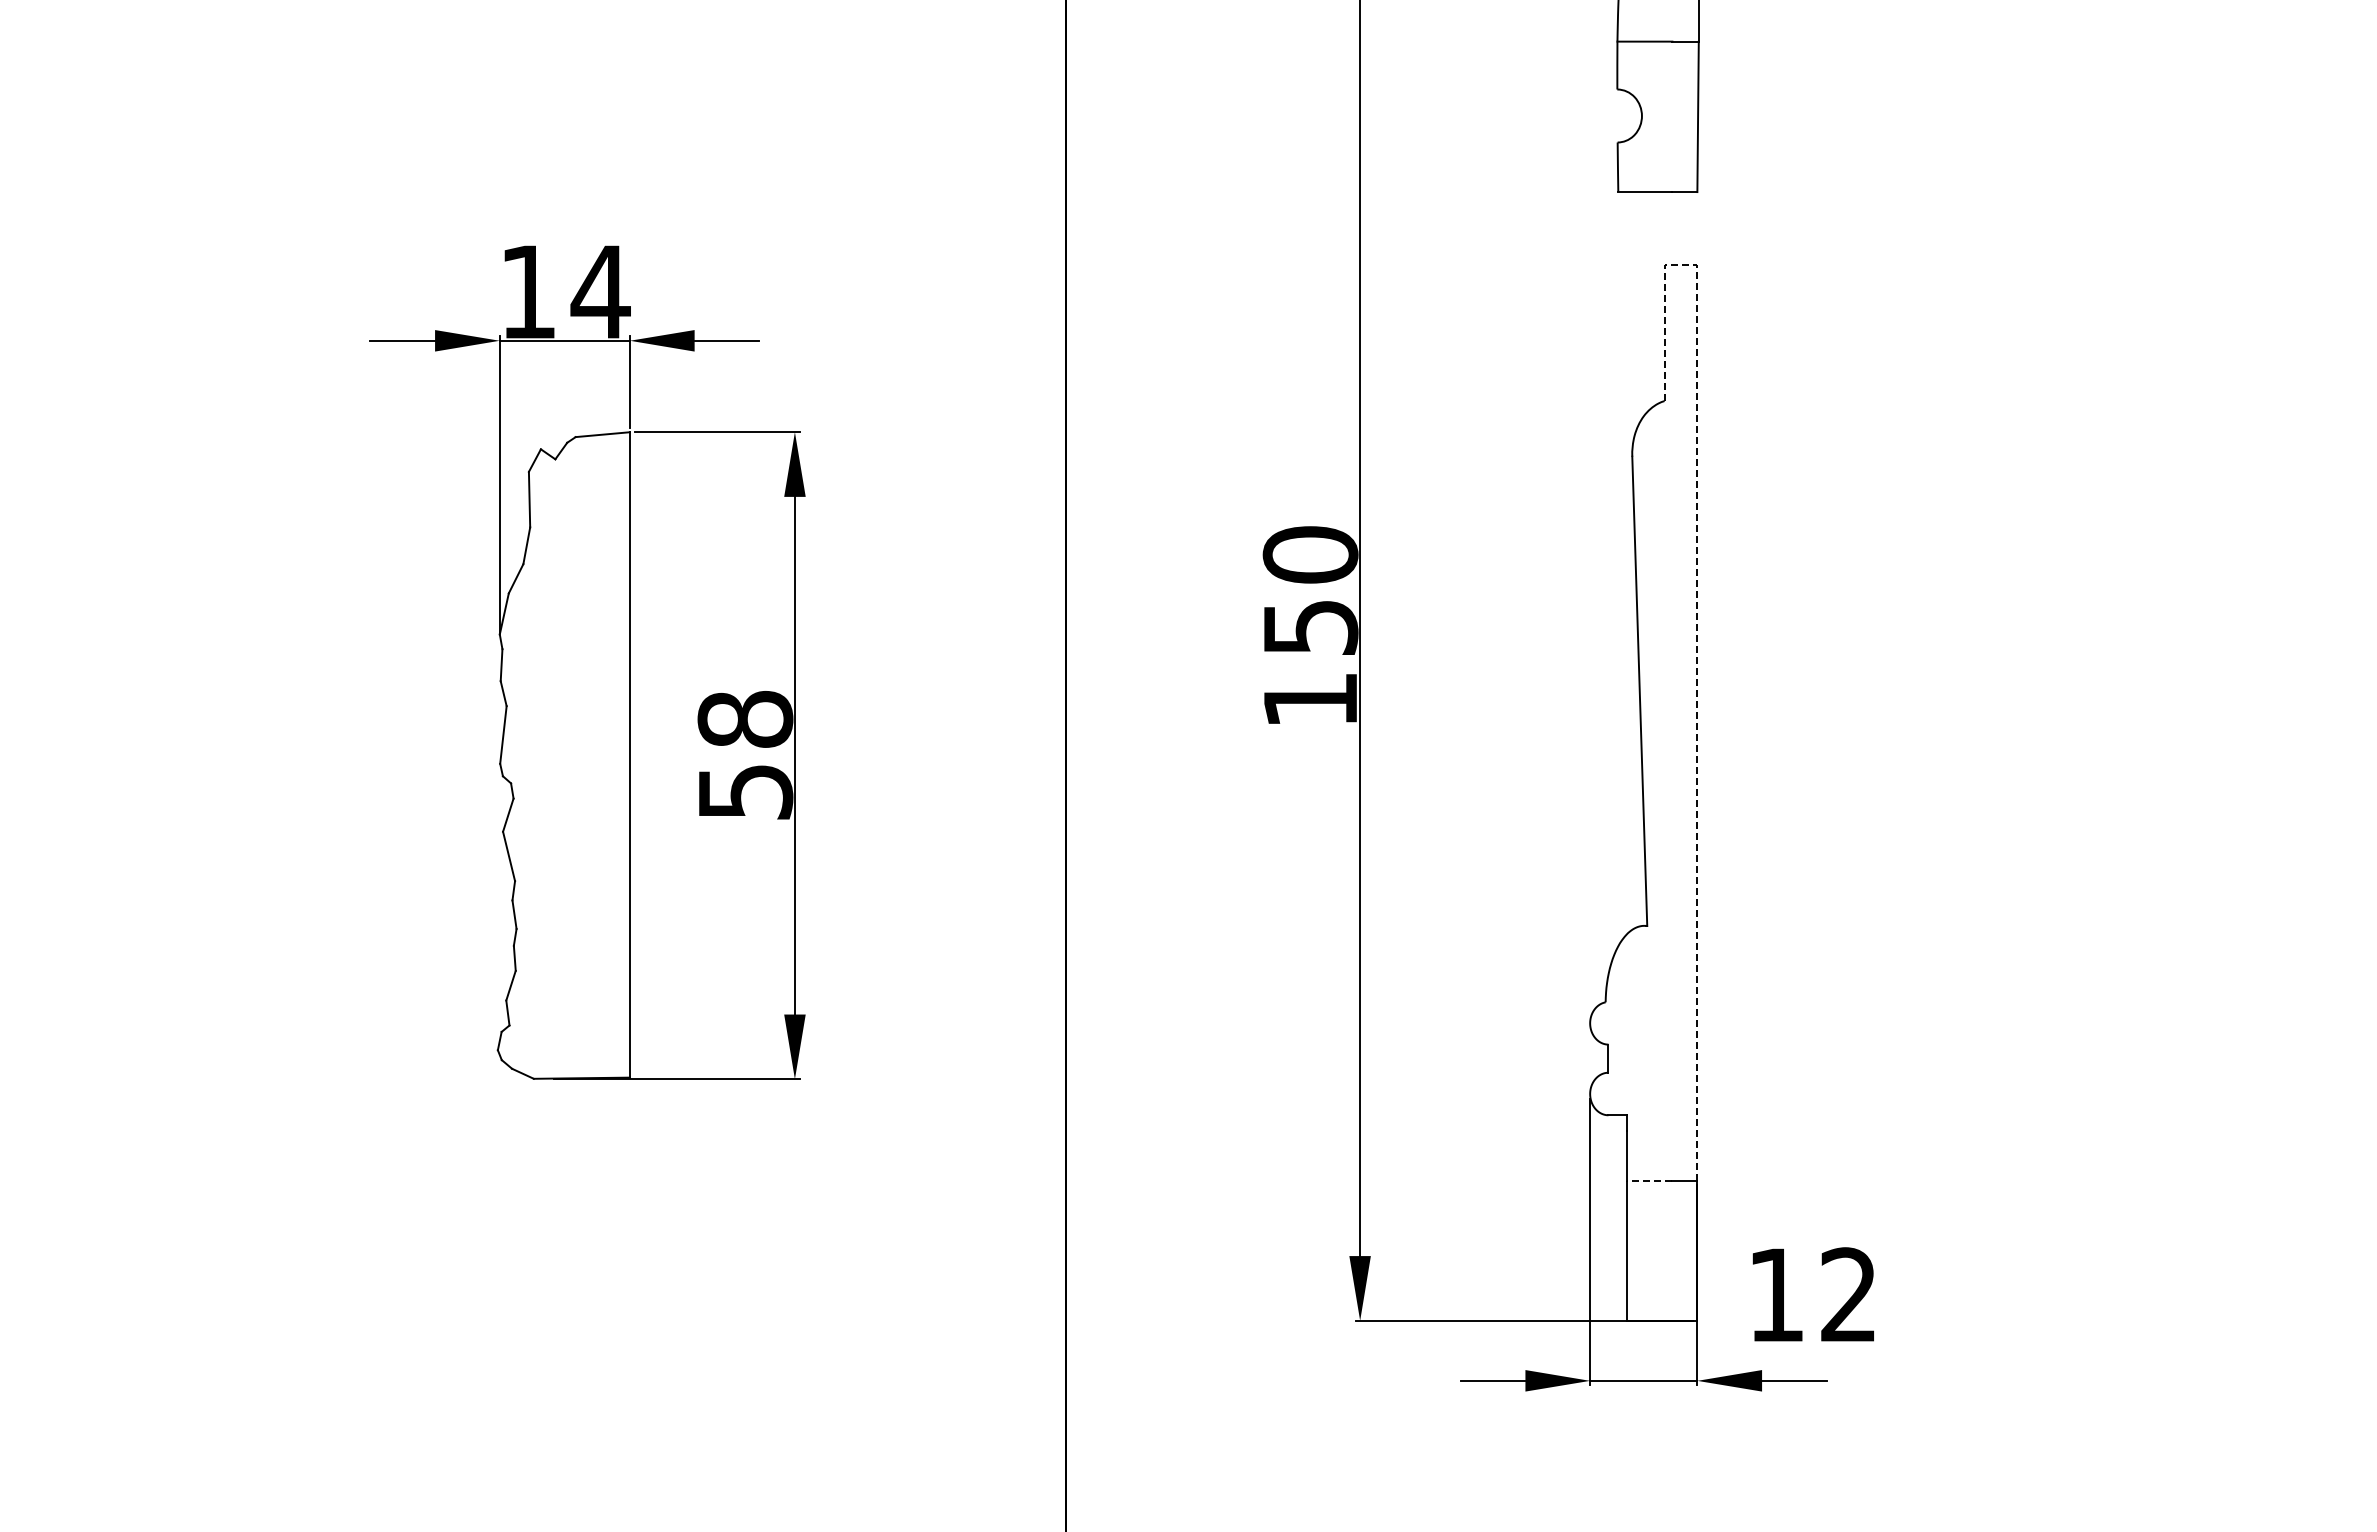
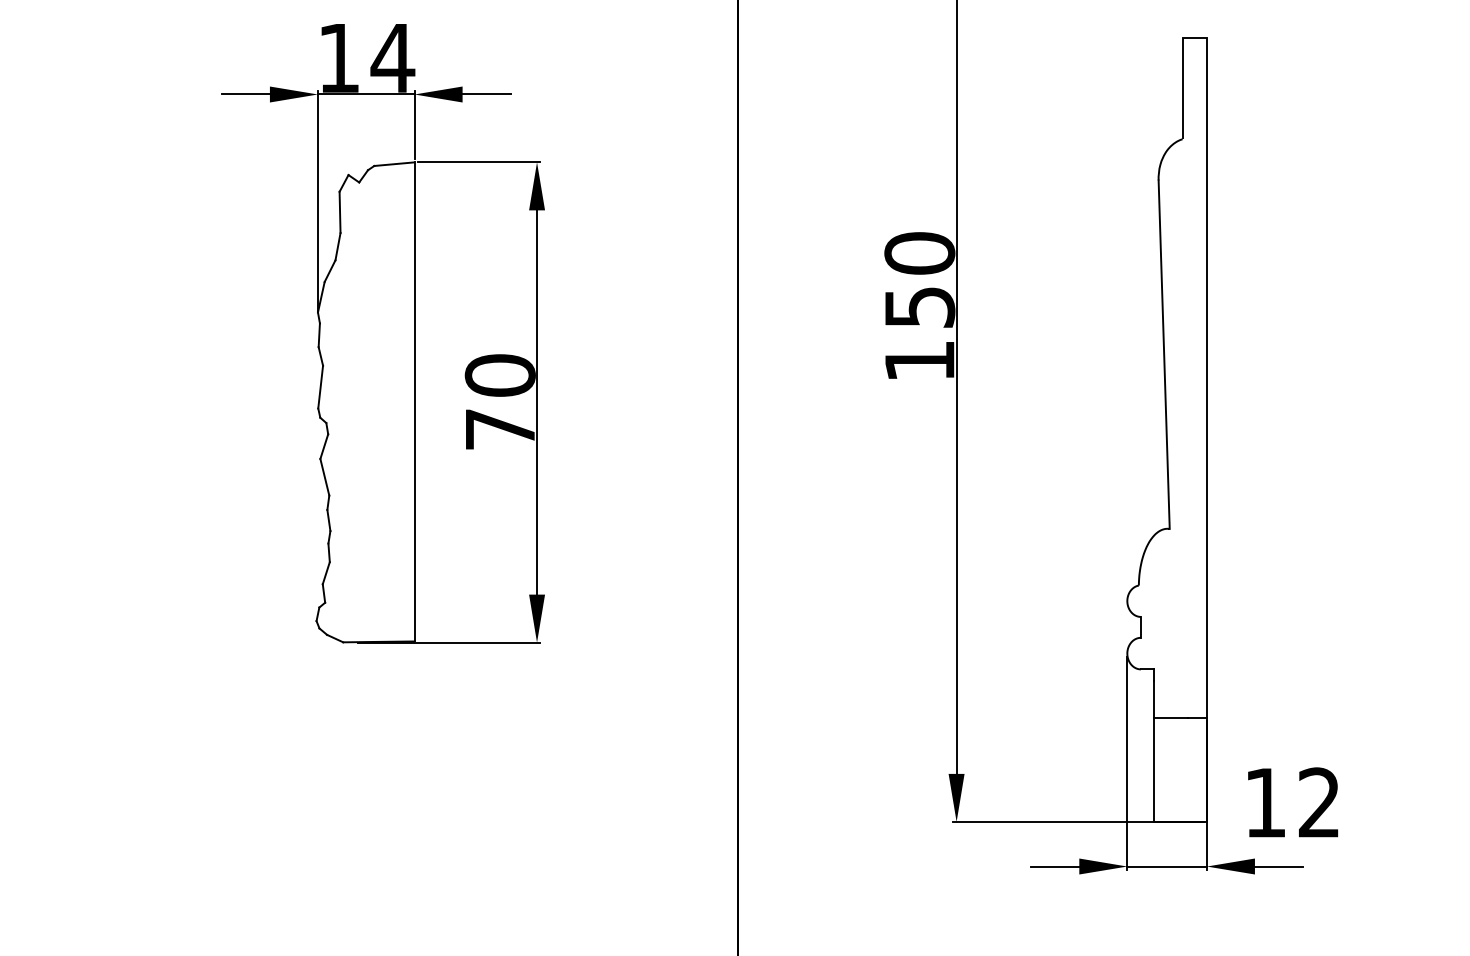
line: (1697, 636) -> (1207, 314), dashed -> solid
text: (745, 754) -> (500, 401), 58 -> 70
line: (1649, 1180) -> (1171, 717), dashed -> solid

